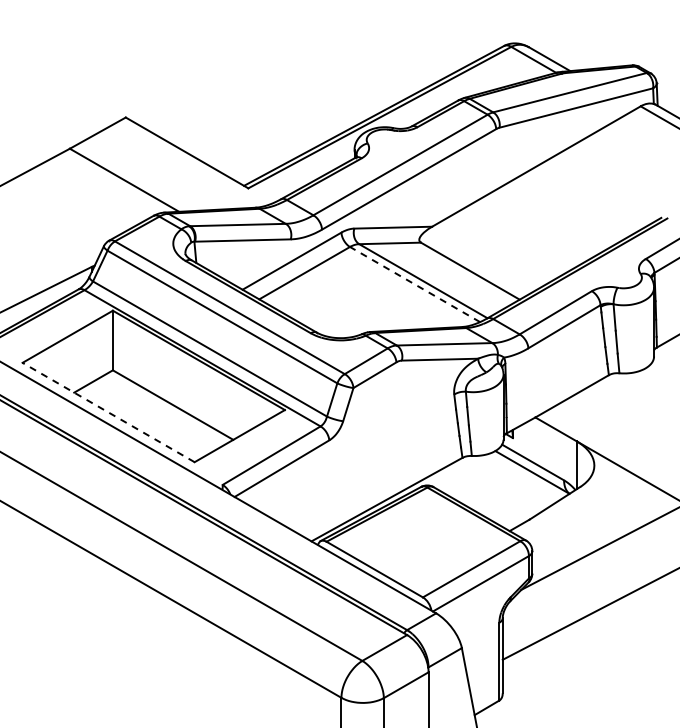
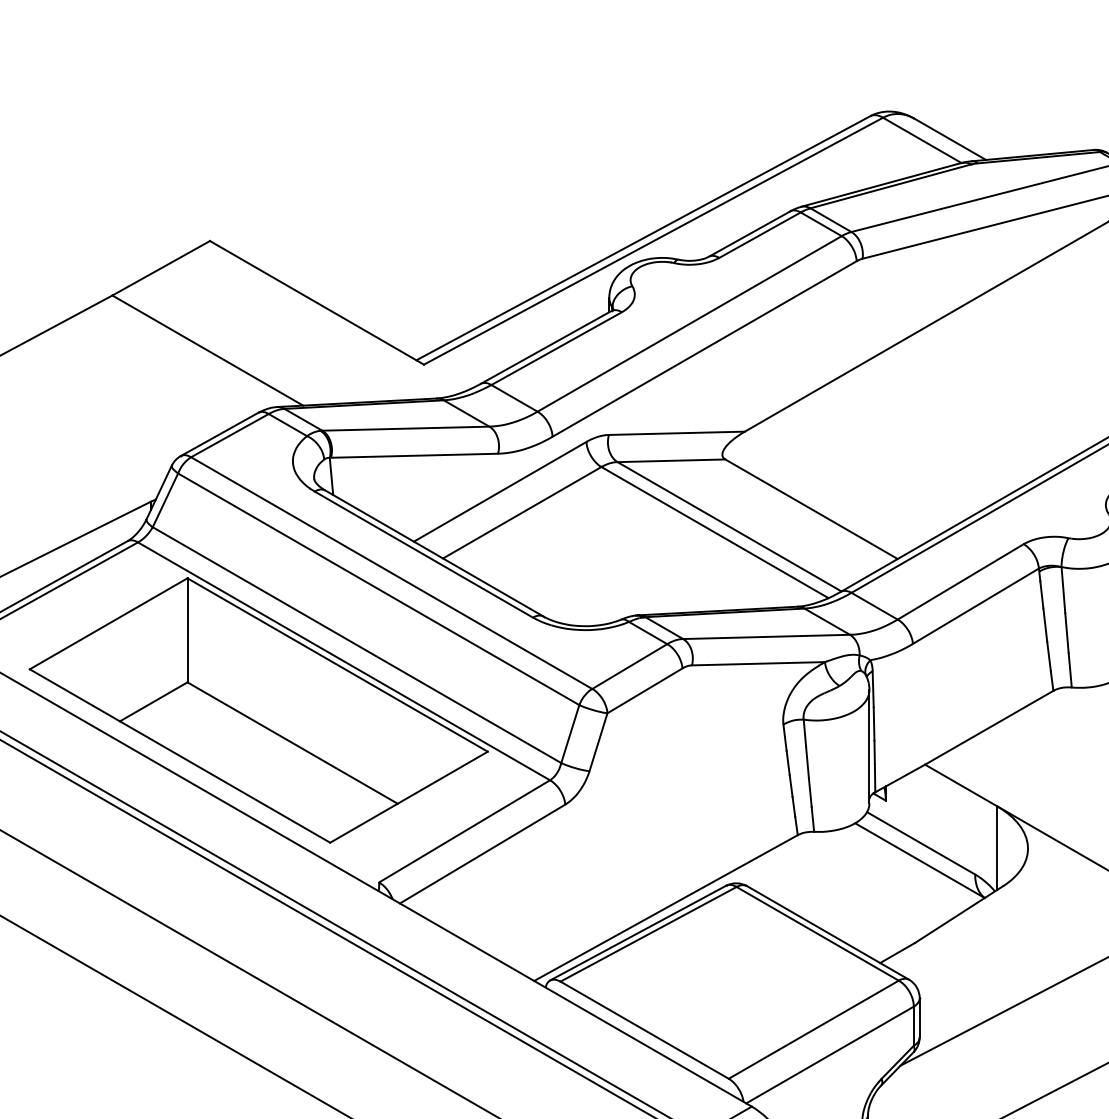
line: (414, 284) -> (714, 532), dashed -> solid
line: (108, 412) -> (179, 755), dashed -> solid

